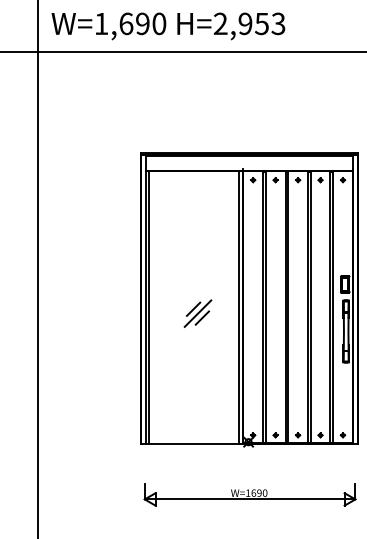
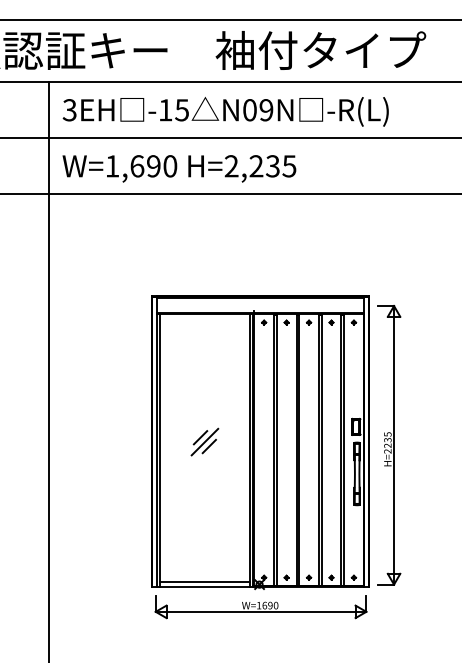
text: (261, 24) -> (272, 166), H=2,953 -> H=2,235
part: (197, 313) -> (204, 441), moved
line: (194, 439) -> (205, 581), added
part: (249, 495) -> (260, 607), moved

